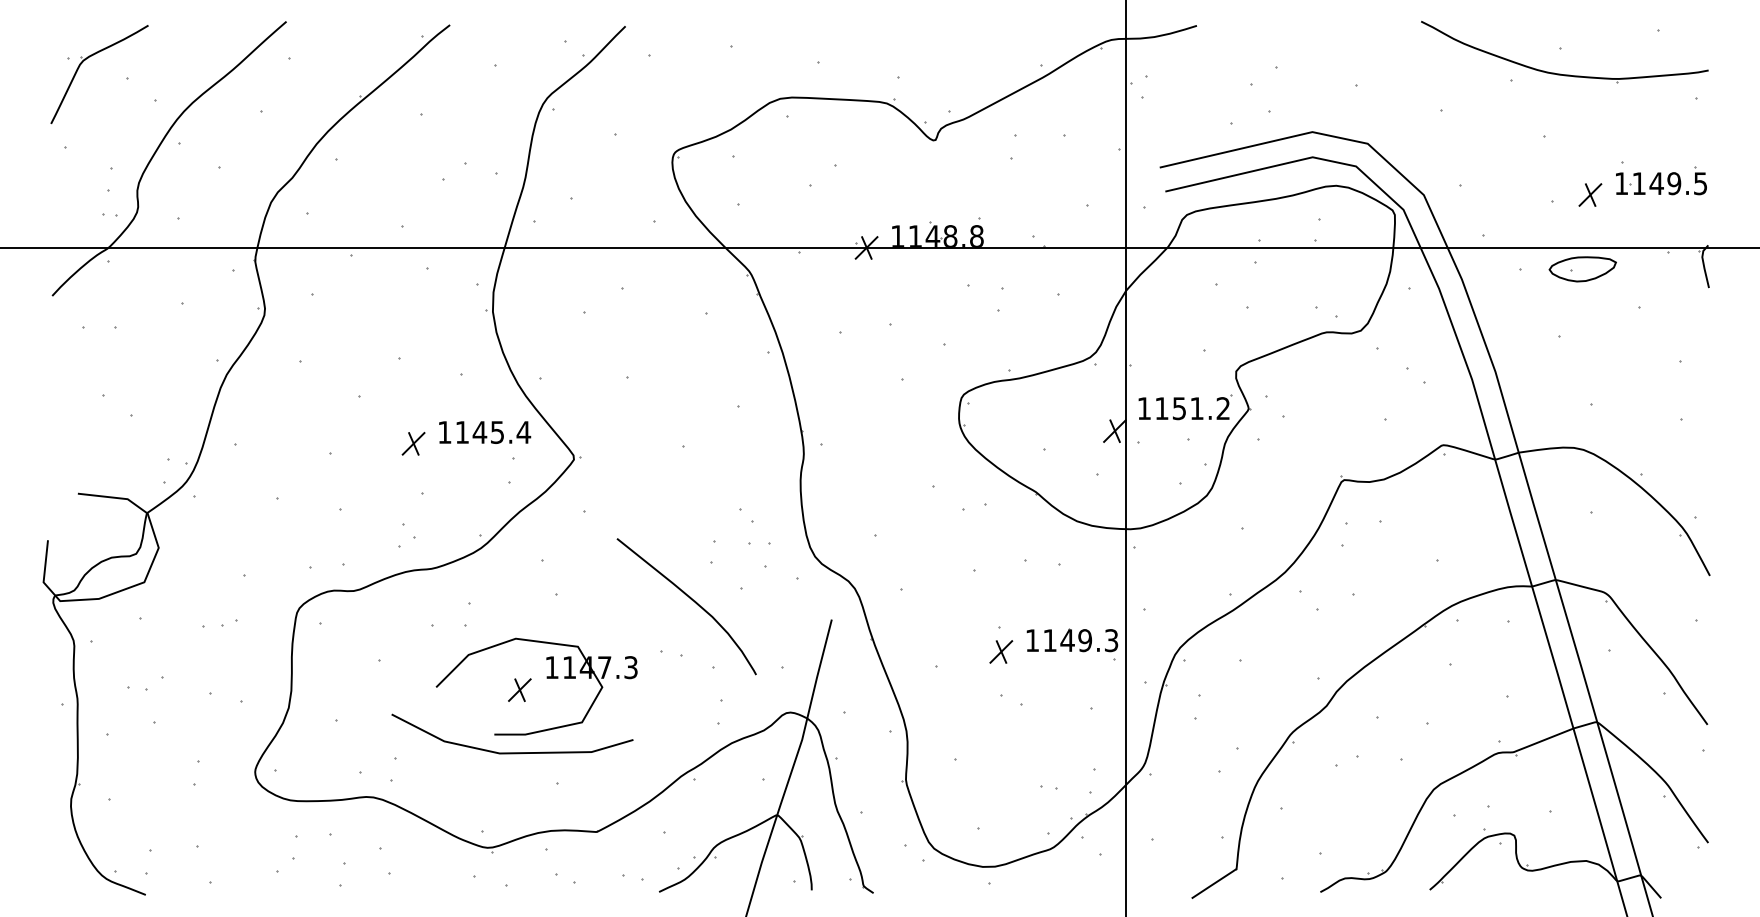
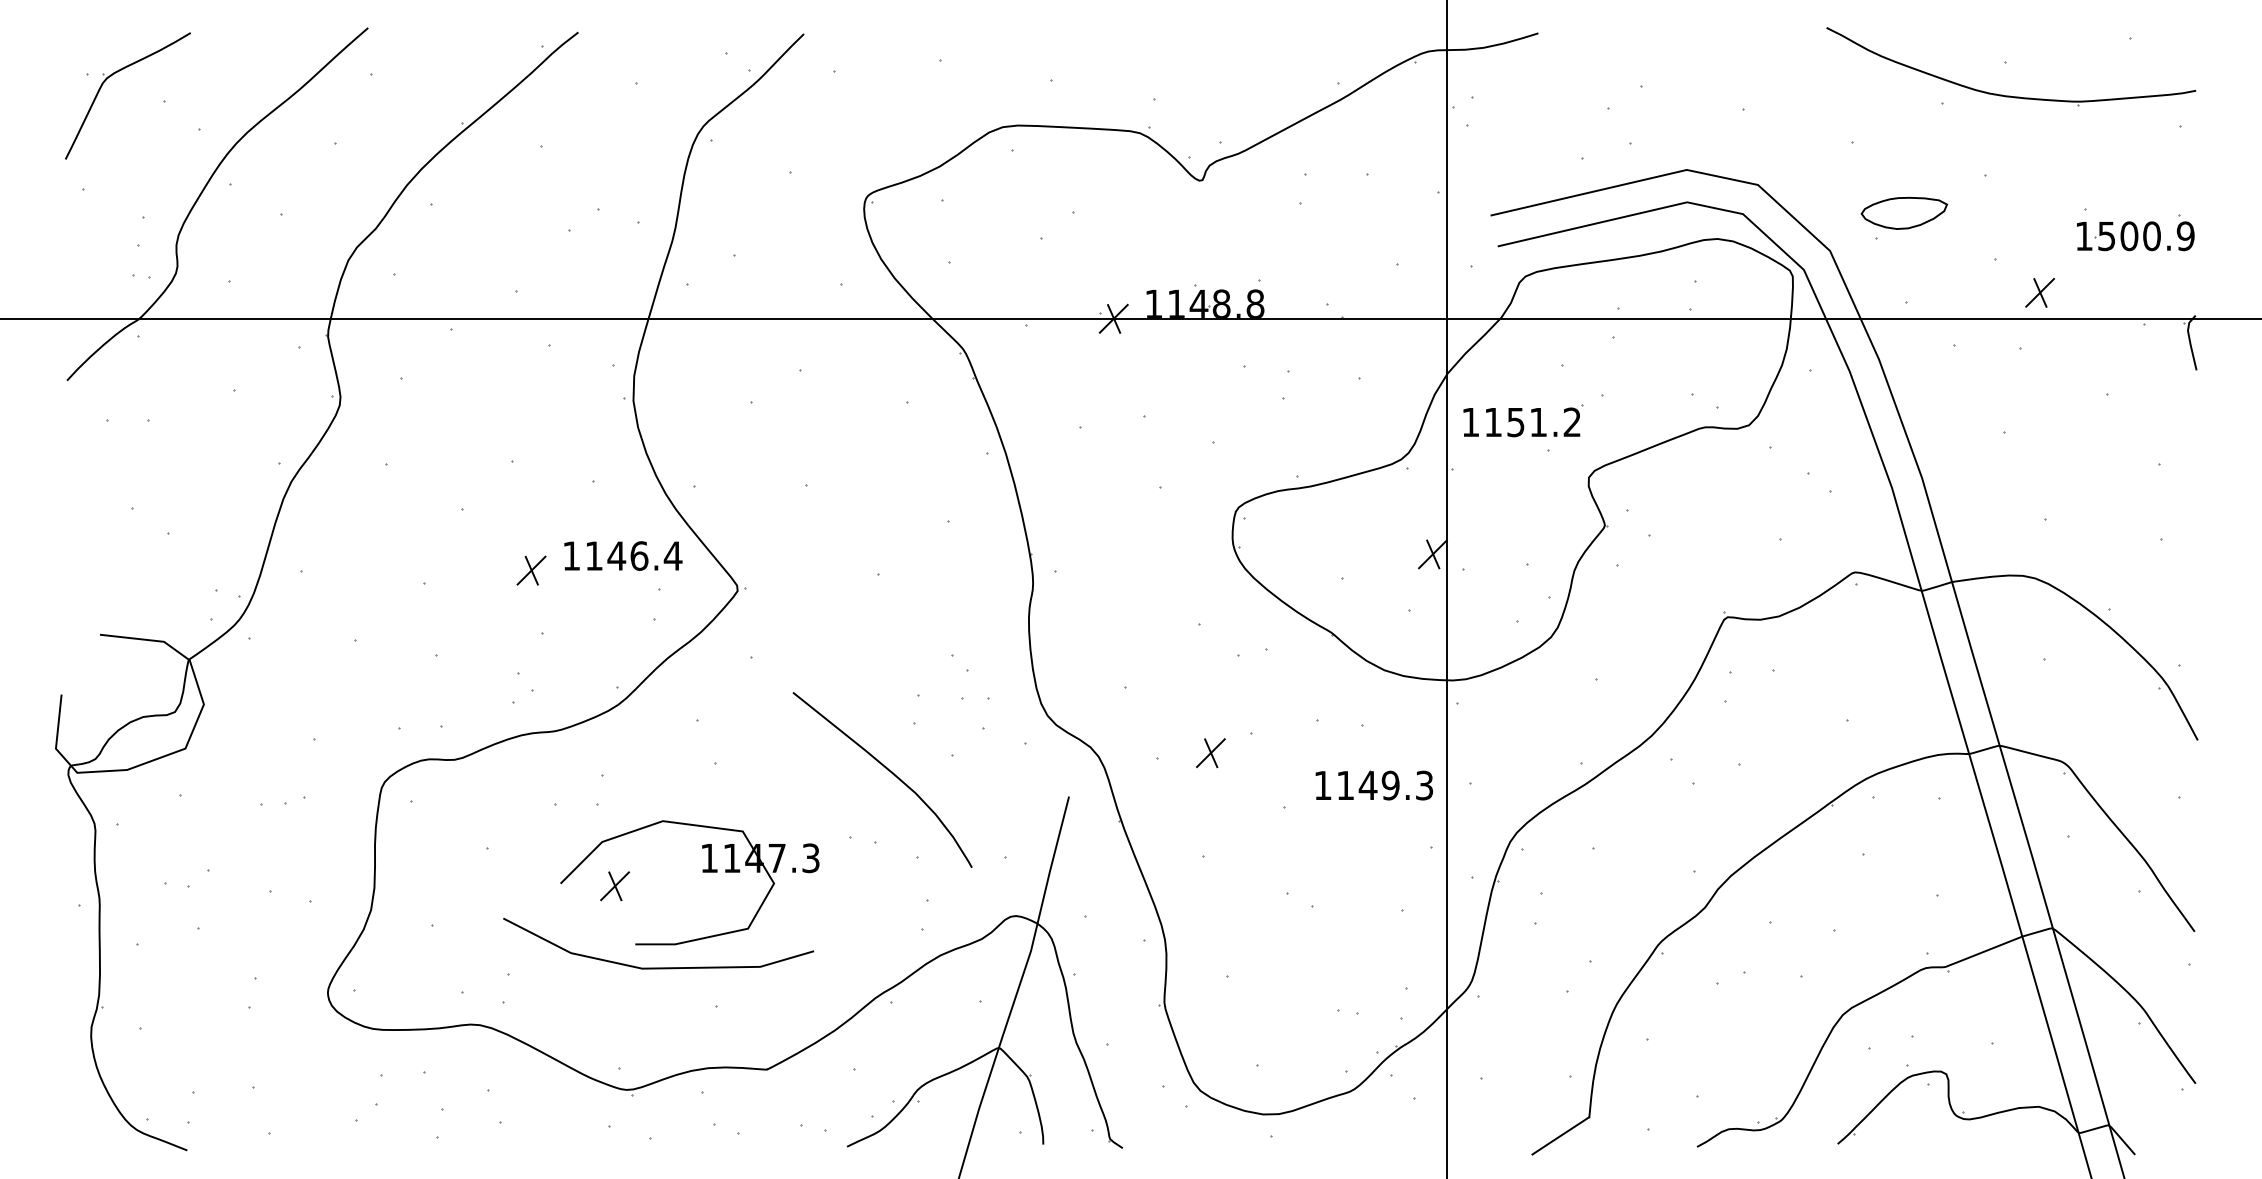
text: (1670, 183) -> (2146, 236), 1149.5 -> 1500.9
part: (1589, 194) -> (2039, 292), moved
part: (1582, 268) -> (1903, 212), moved
part: (1185, 407) -> (1523, 420), moved
text: (497, 432) -> (639, 555), 1145.4 -> 1146.4
part: (1072, 640) -> (1374, 785), moved
part: (1000, 651) -> (1210, 752), moved
part: (519, 690) -> (614, 886), moved

